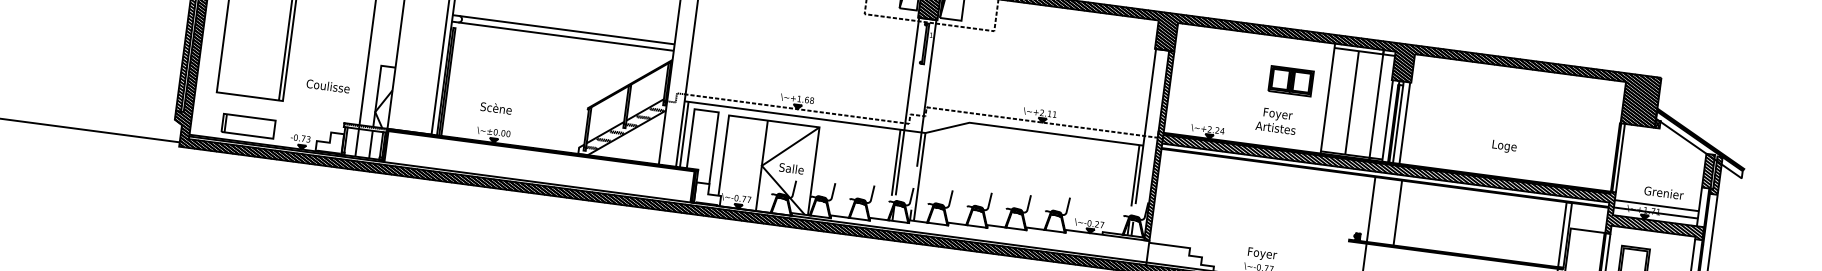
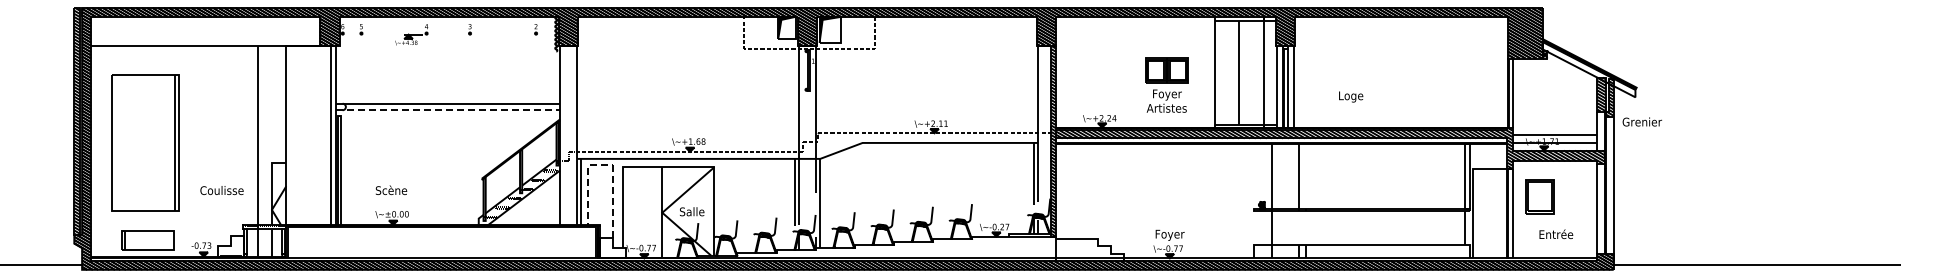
line: (563, 36) -> (448, 110), solid -> dashed
part: (1290, 80) -> (1166, 70), moved
line: (712, 111) -> (606, 165), solid -> dashed
text: (1504, 146) -> (1351, 96), moved
text: (1664, 192) -> (1642, 121), moved

